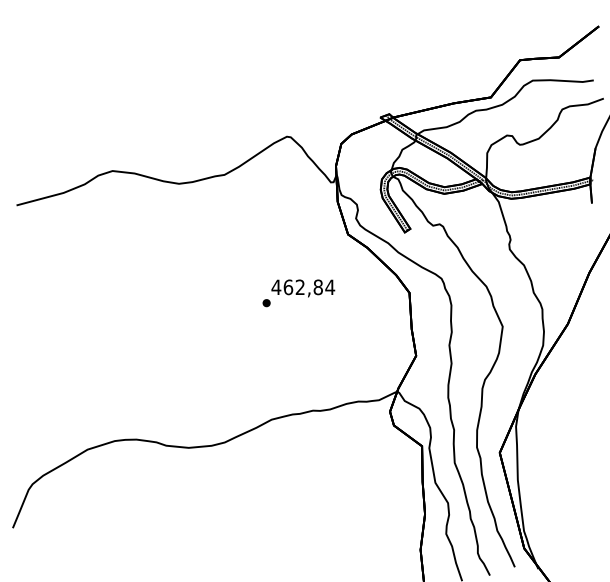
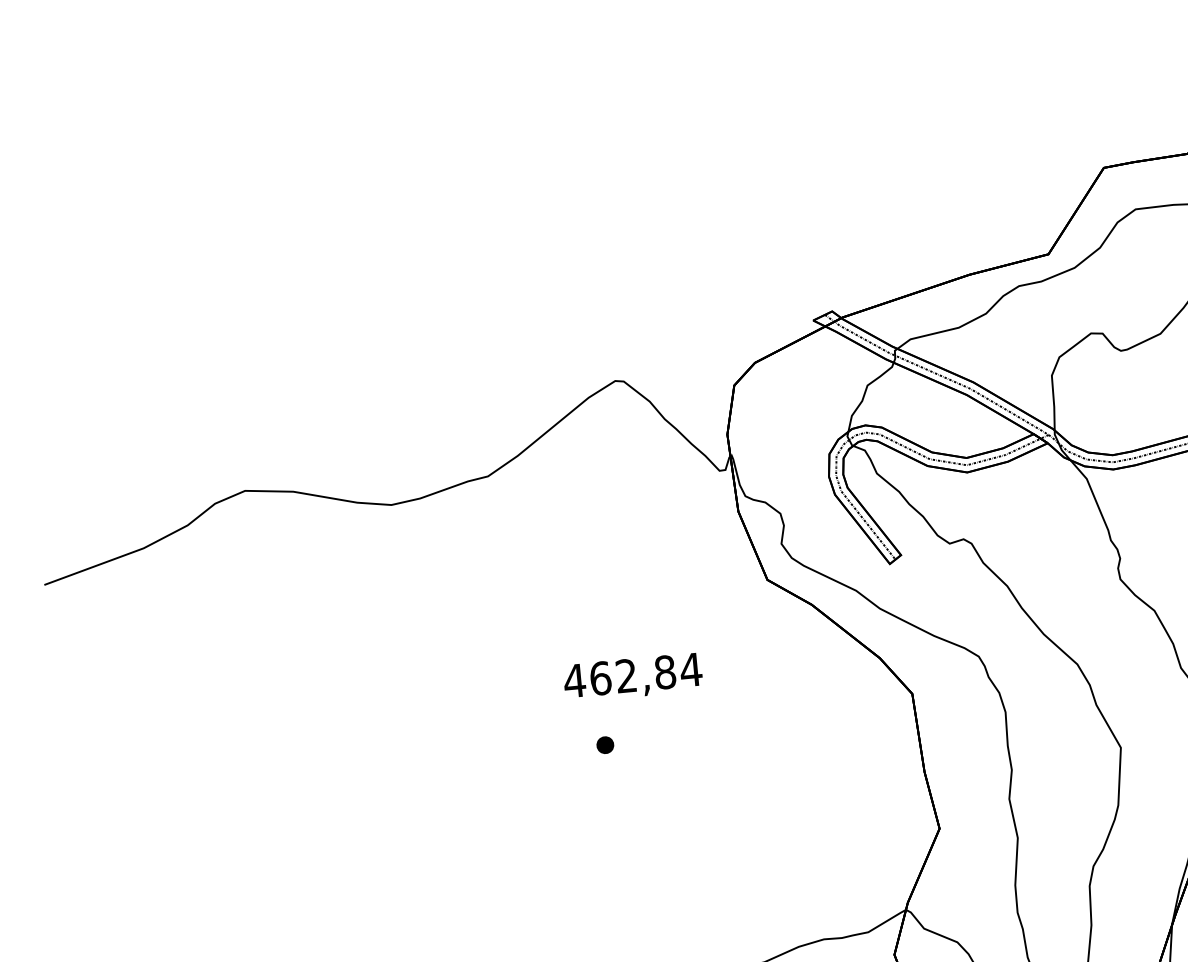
text: (303, 288) -> (633, 677), moved

